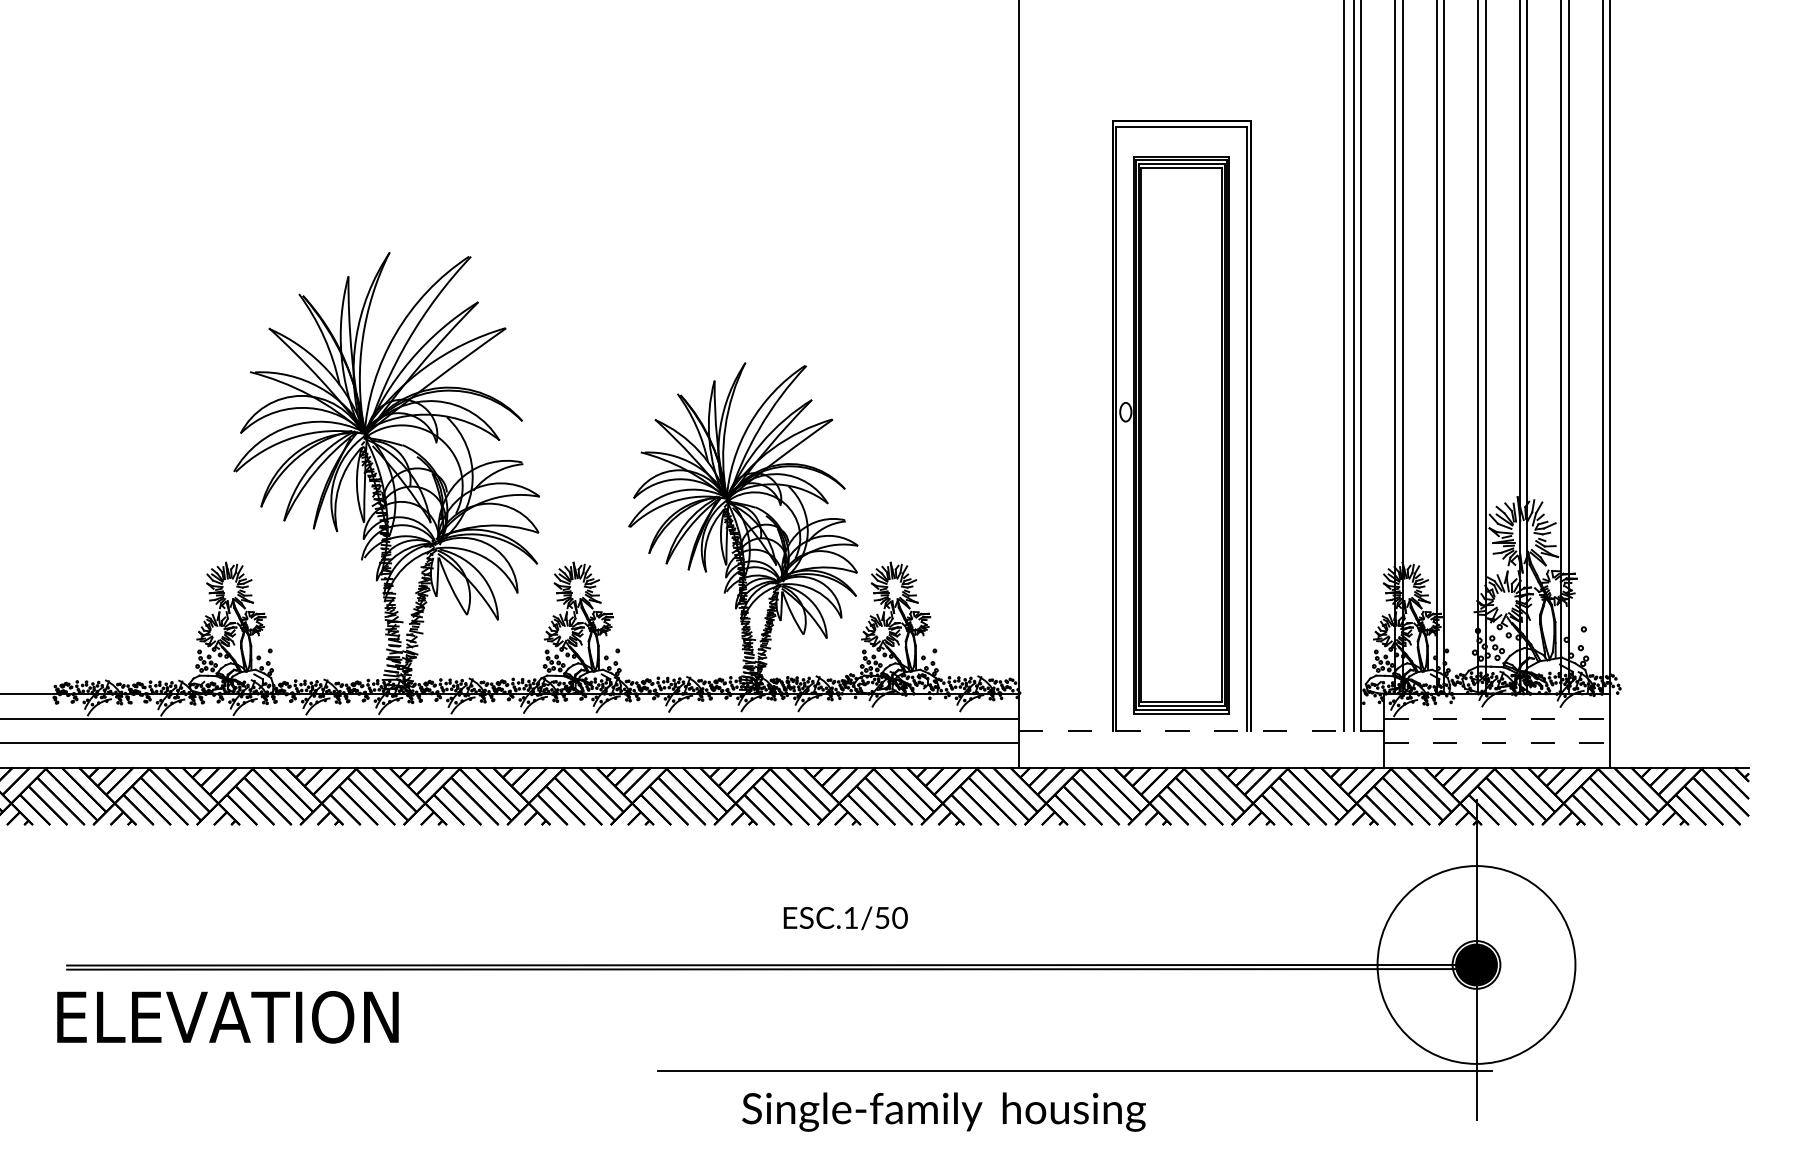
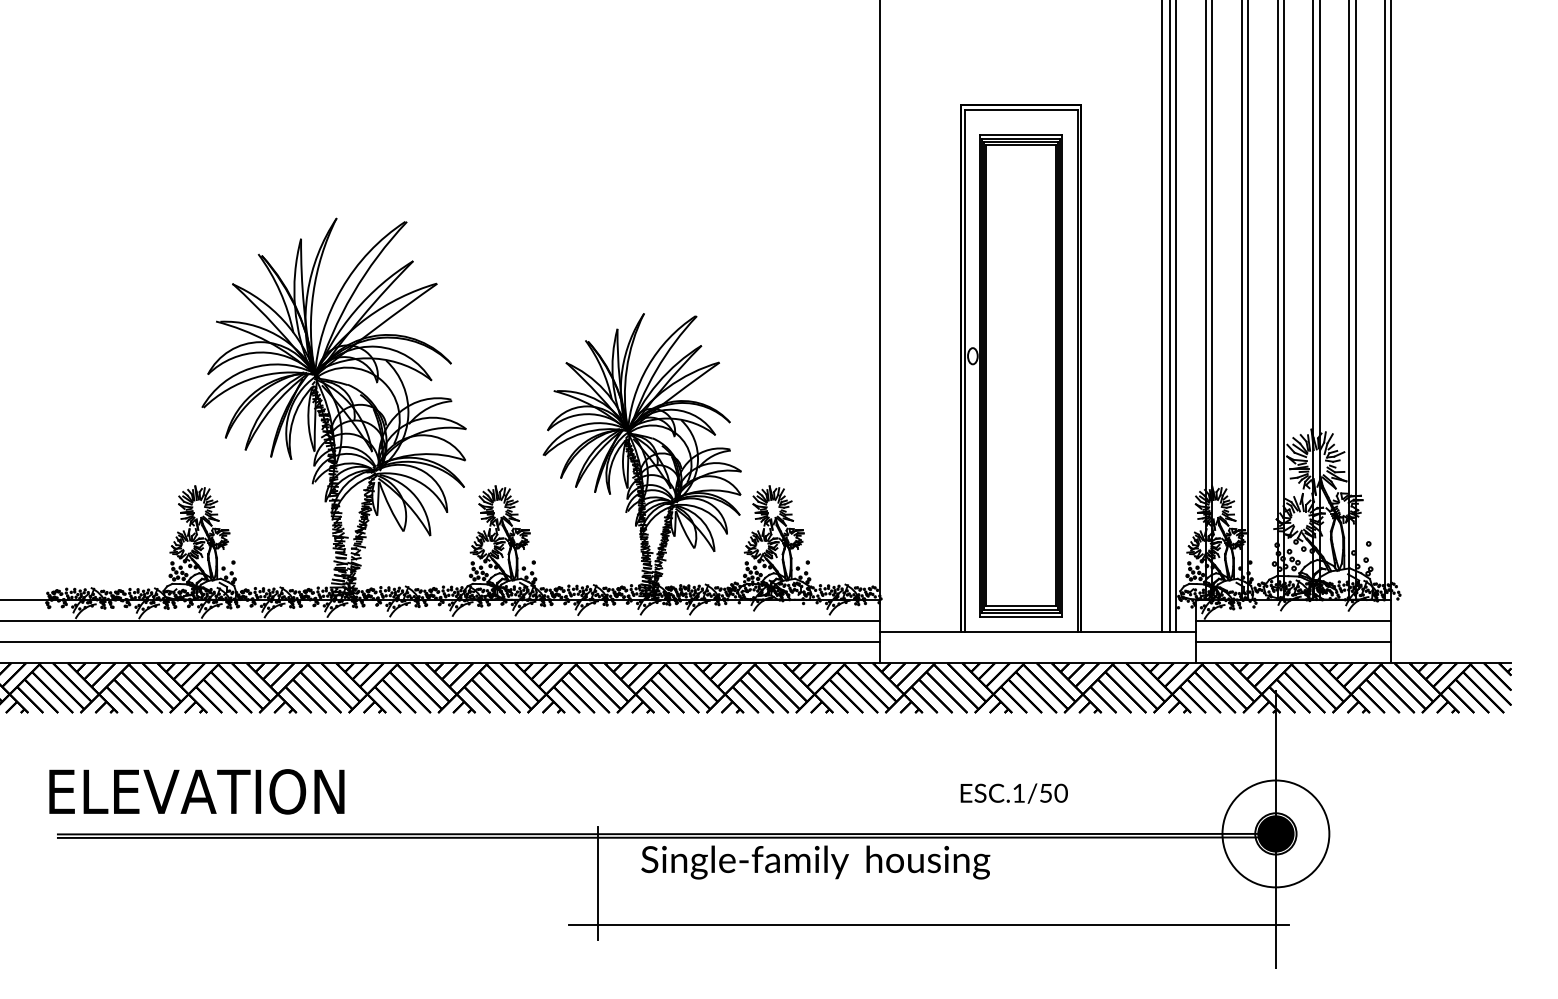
line: (1497, 718) -> (1294, 620), dashed -> solid
line: (1201, 730) -> (1038, 631), dashed -> solid
line: (1497, 743) -> (1294, 642), dashed -> solid
text: (845, 918) -> (1014, 793), moved
circle: (1476, 964) -> (1275, 833), size x0.62
text: (227, 1017) -> (196, 792), moved
line: (692, 1021) -> (598, 882), added
text: (943, 1111) -> (815, 862), moved

